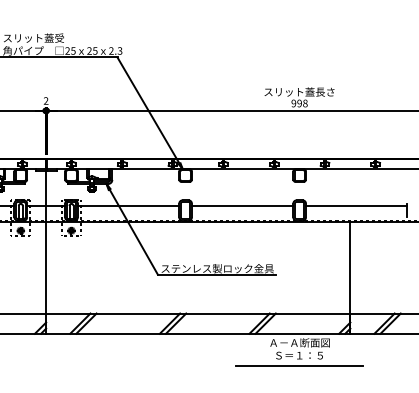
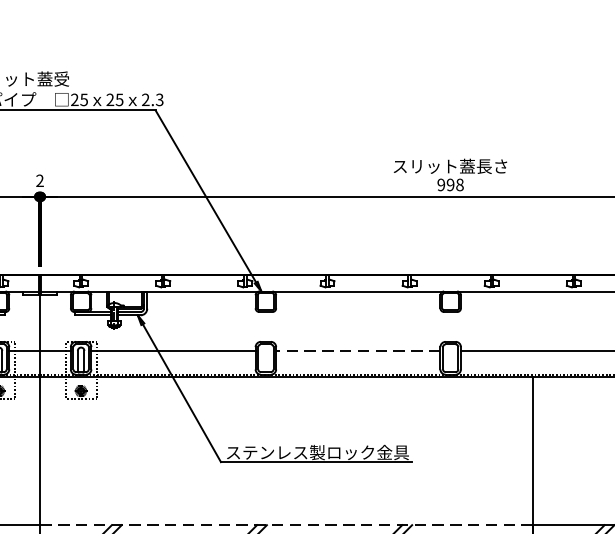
line: (242, 206) -> (358, 351), solid -> dashed
line: (197, 313) -> (285, 525), solid -> dashed

